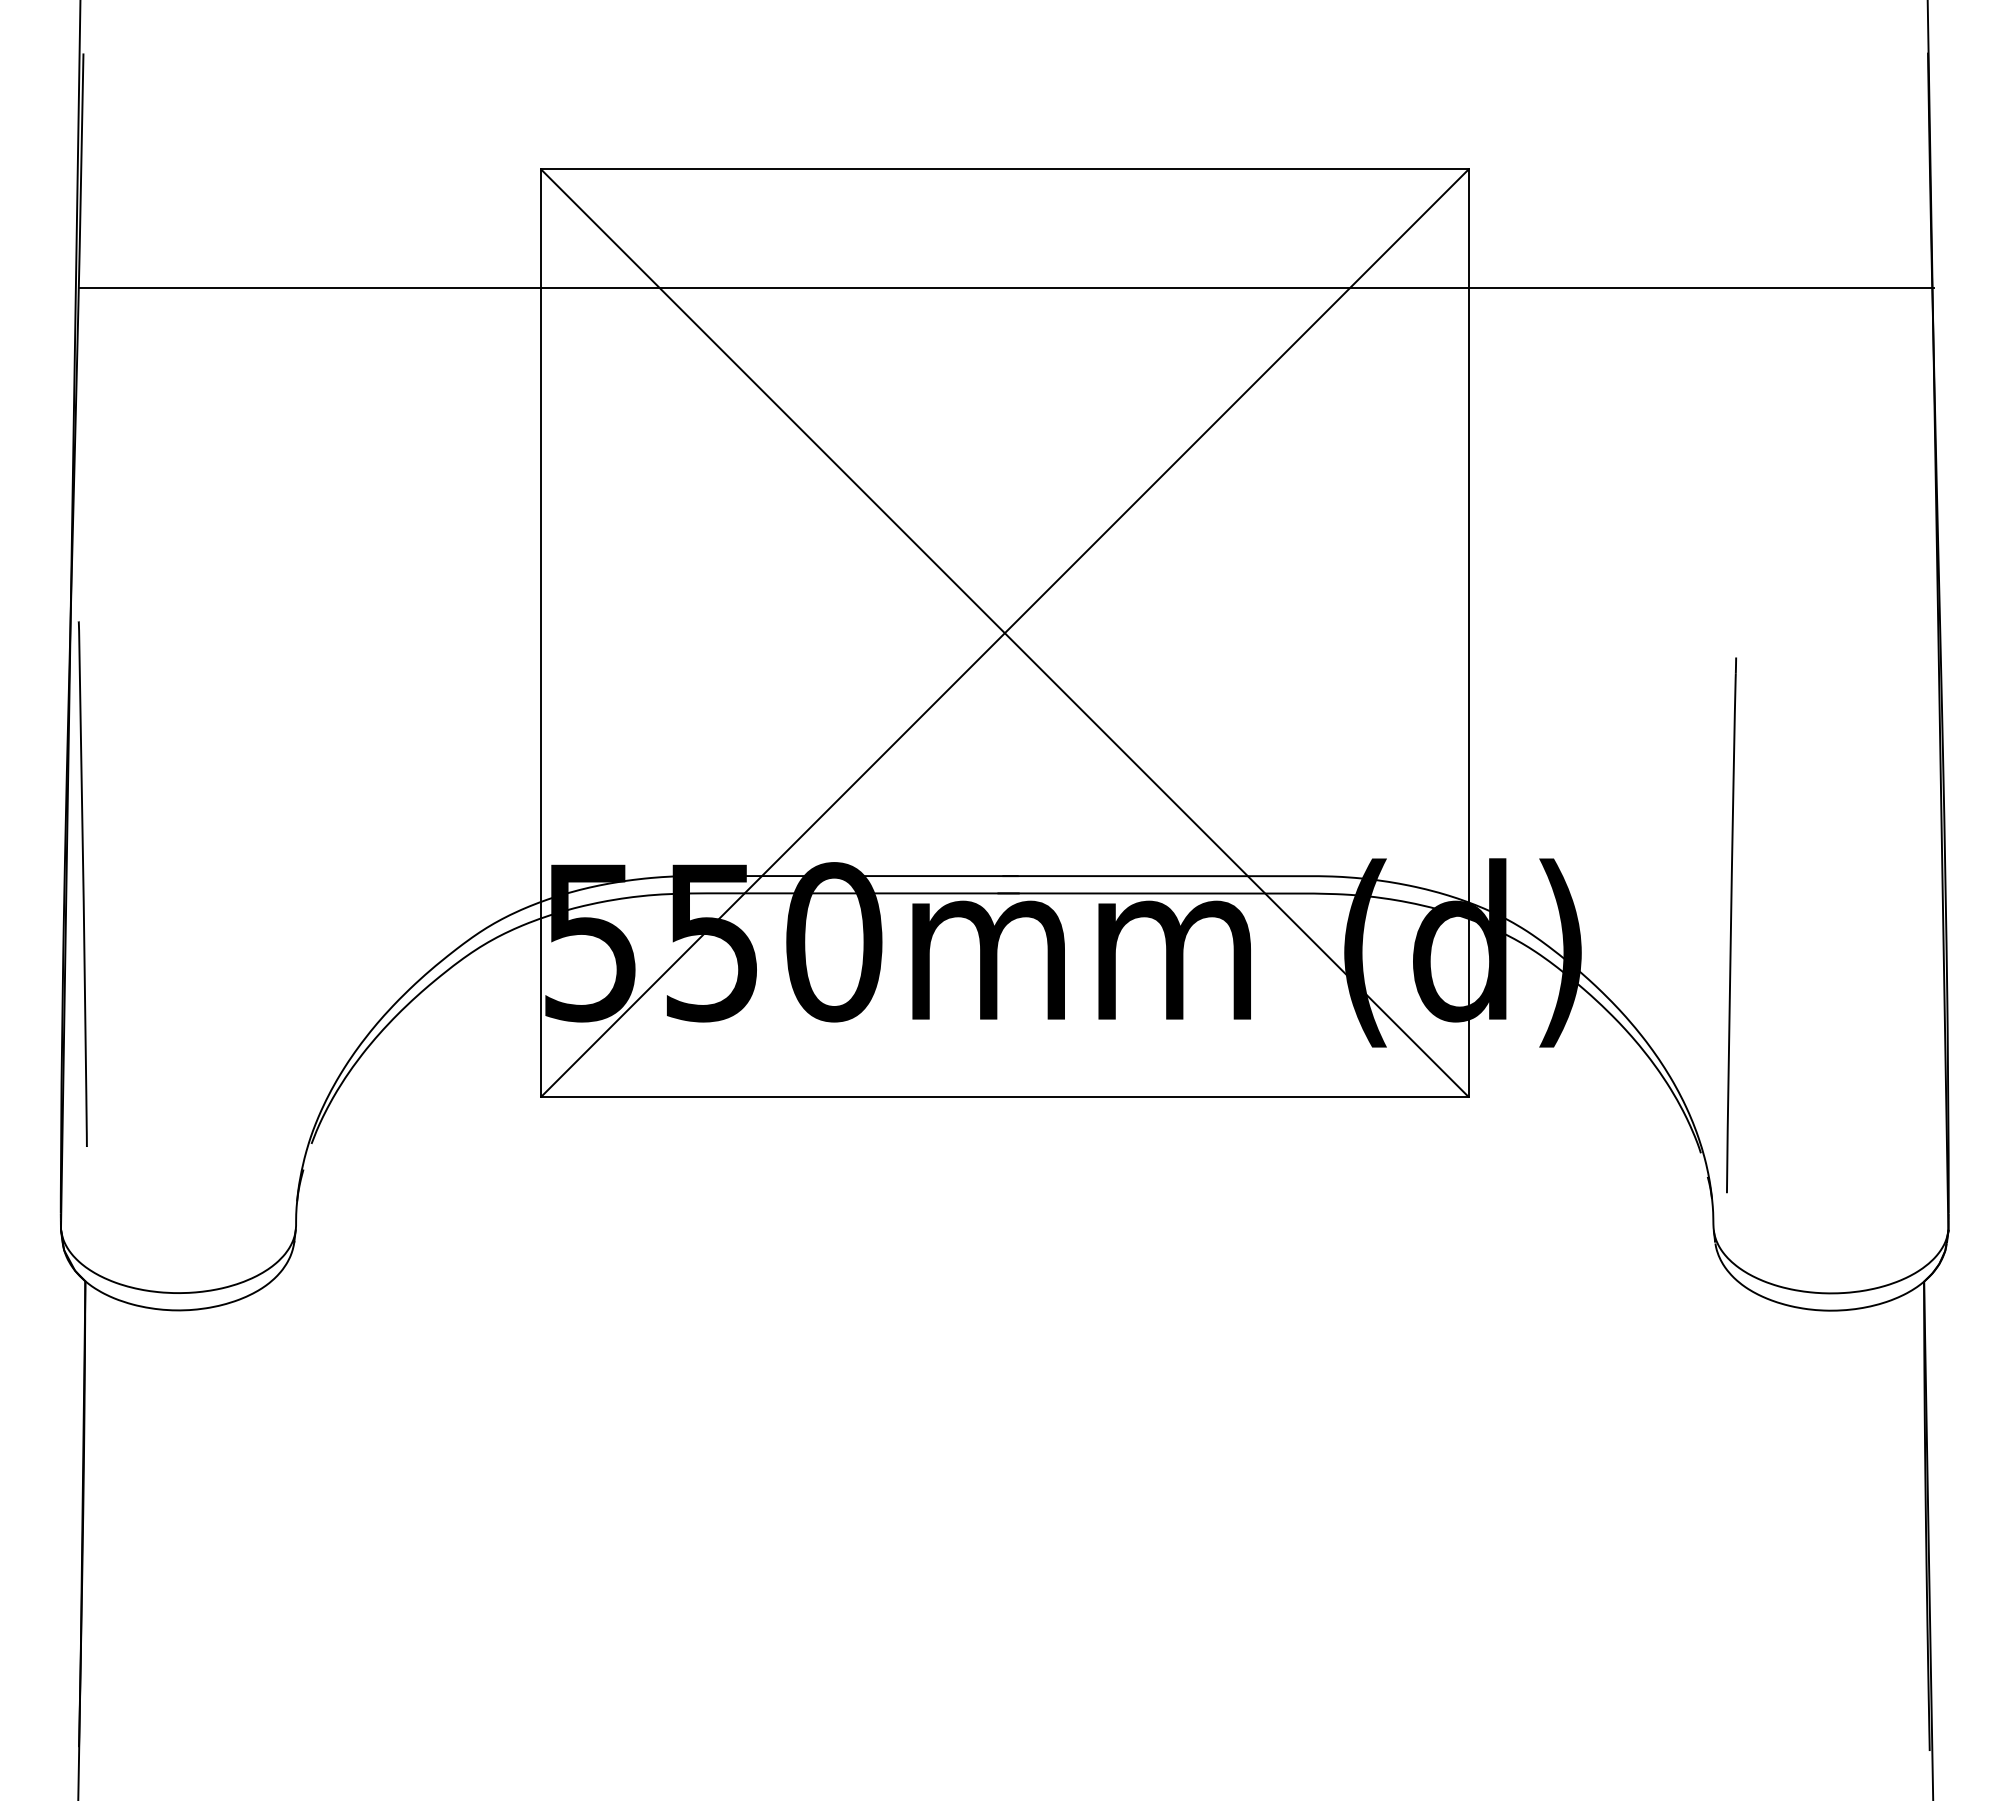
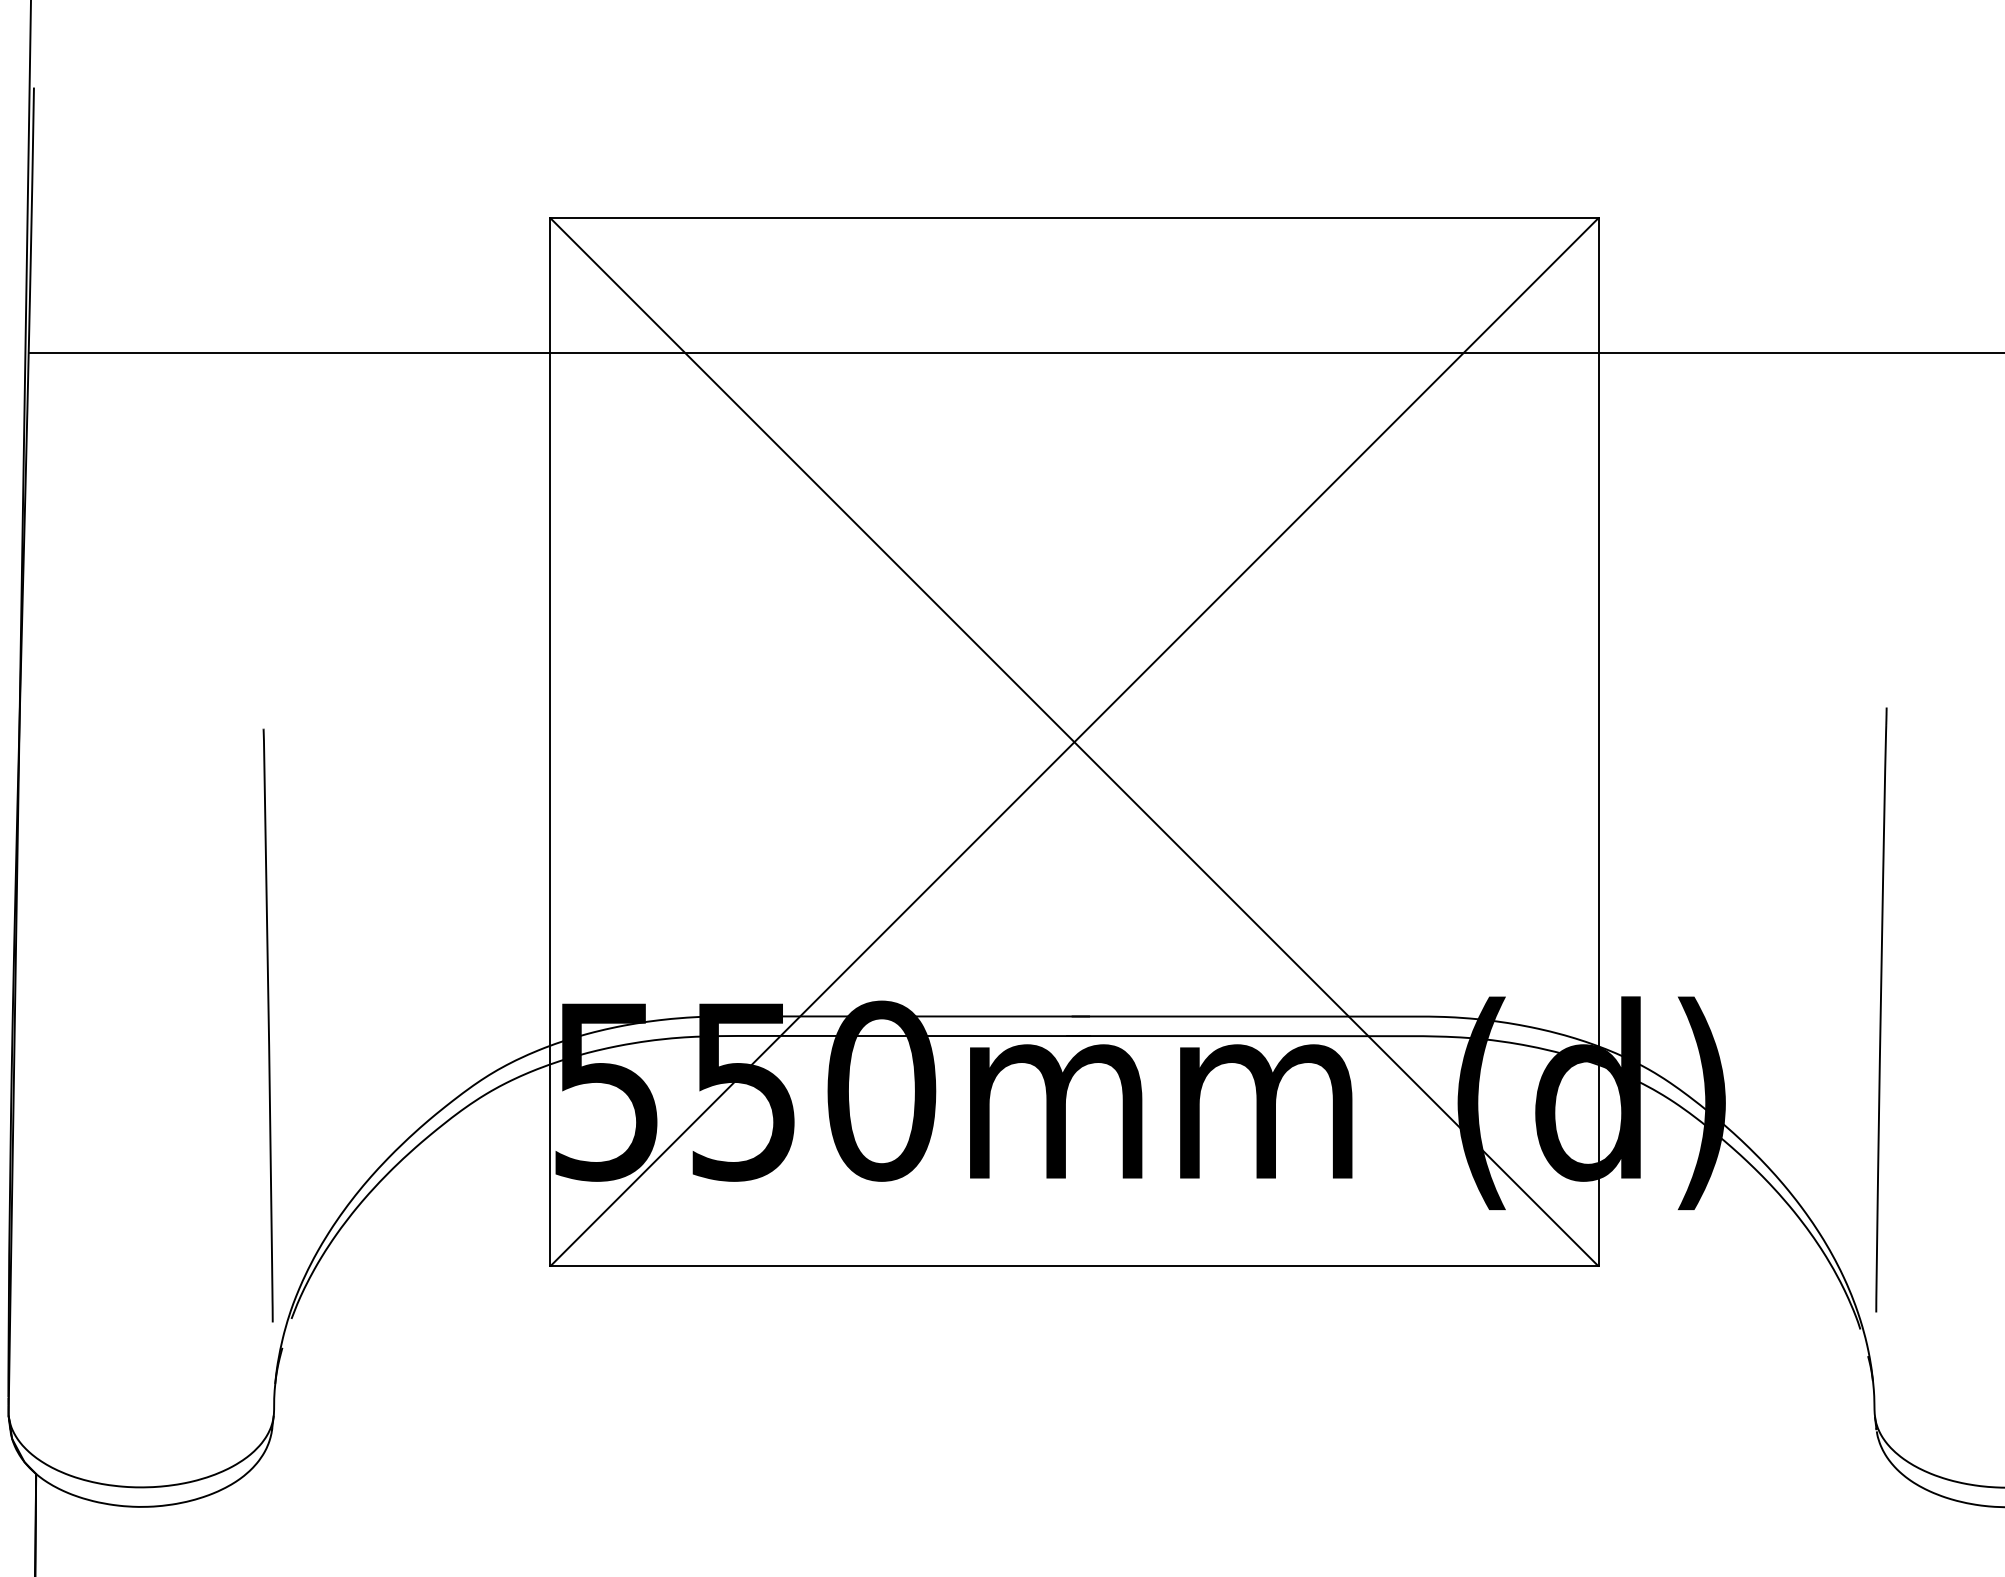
line: (82, 883) -> (267, 1024), moved
line: (1731, 925) -> (1881, 1010), moved

